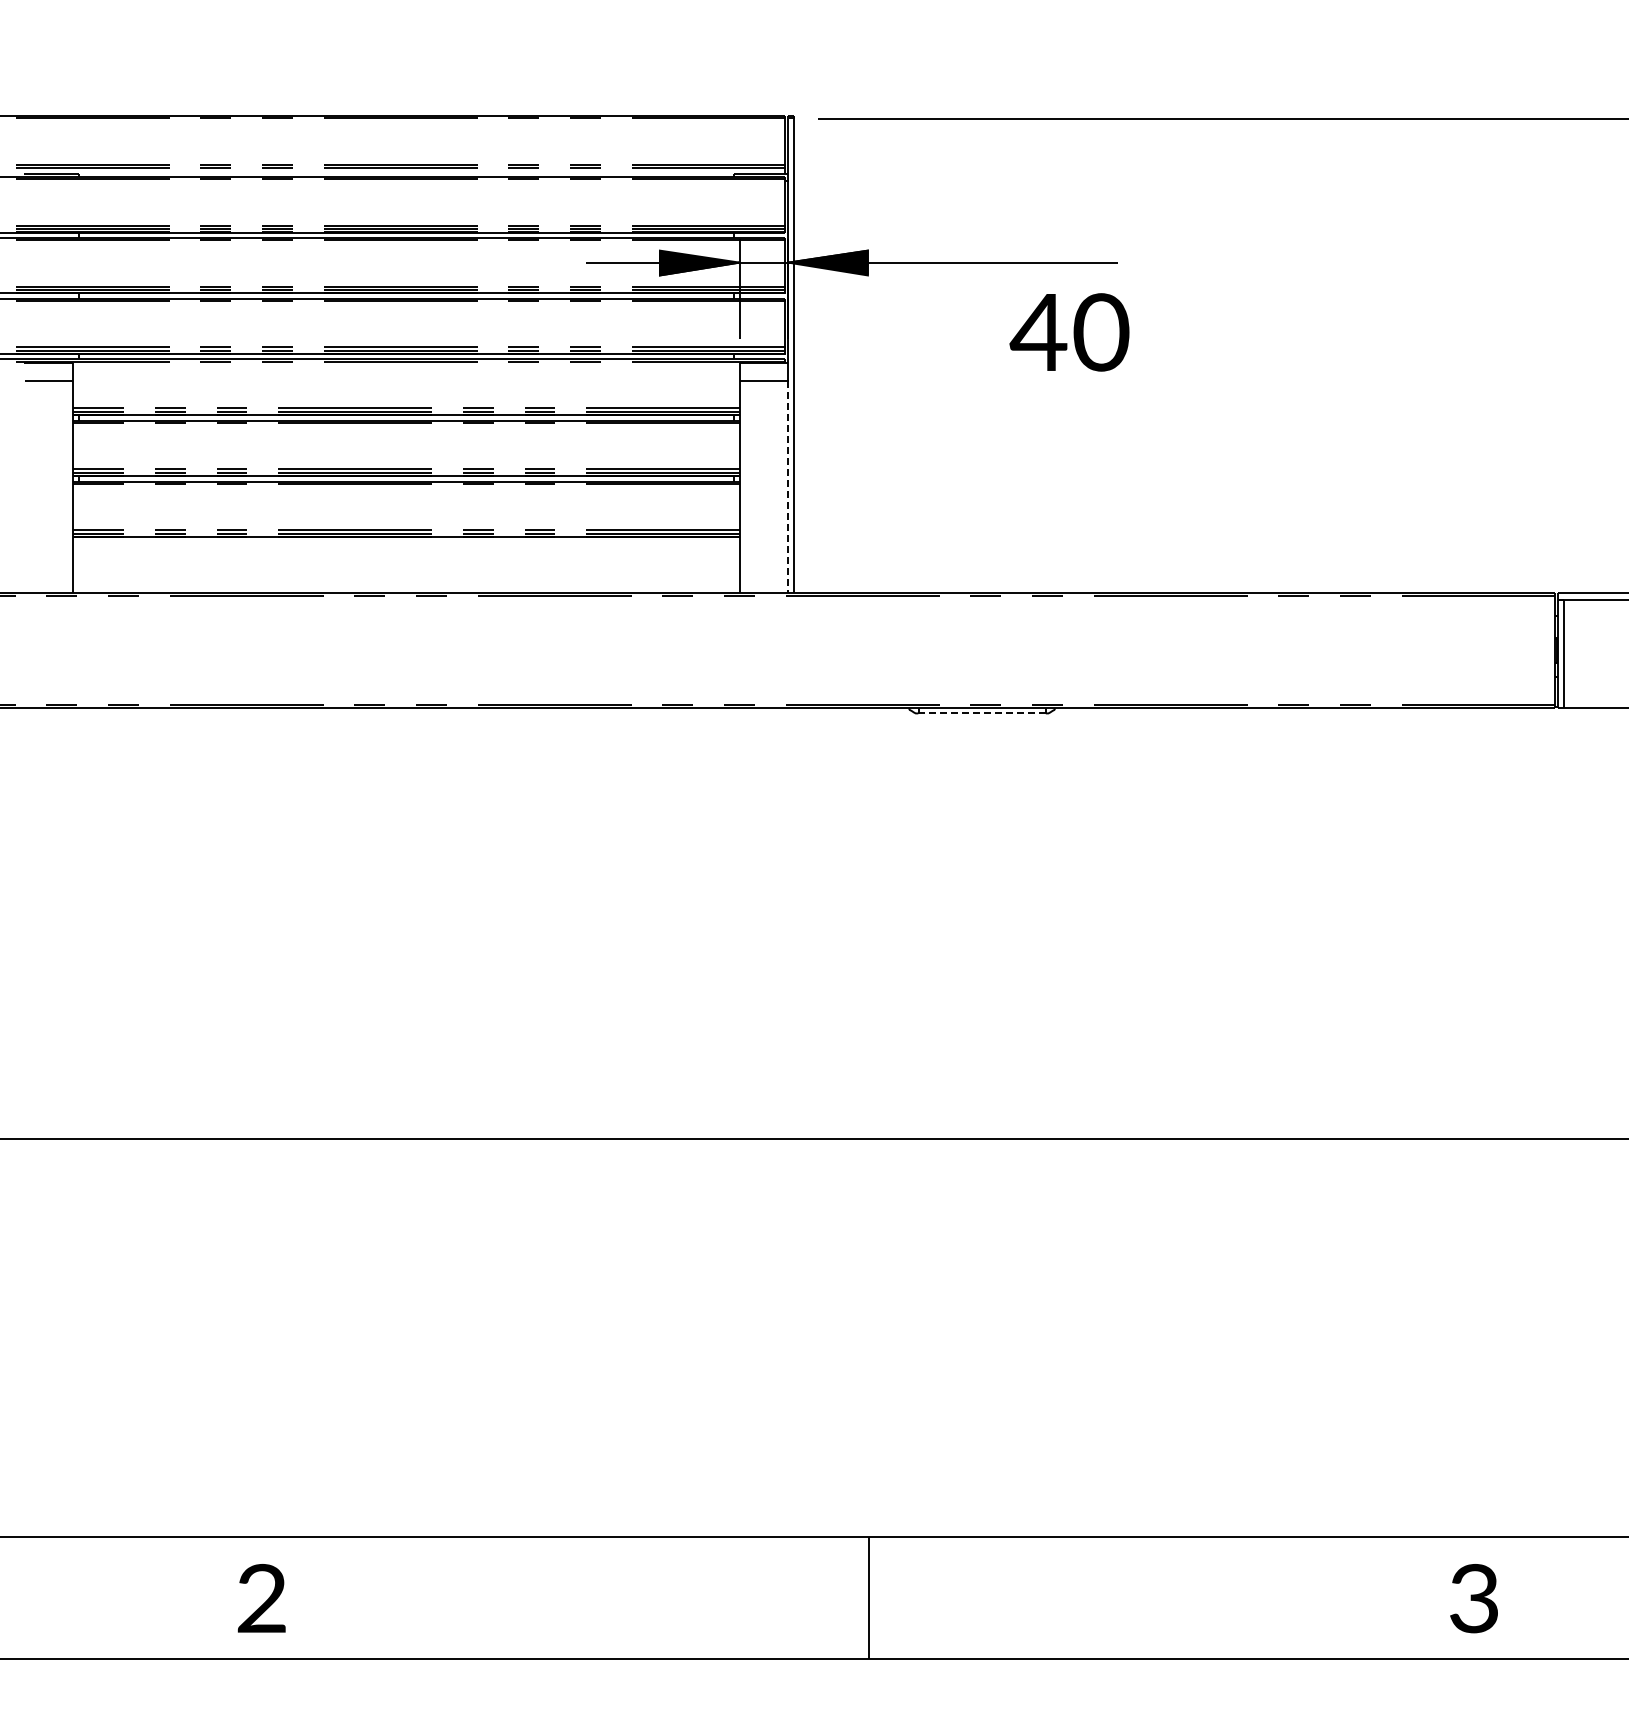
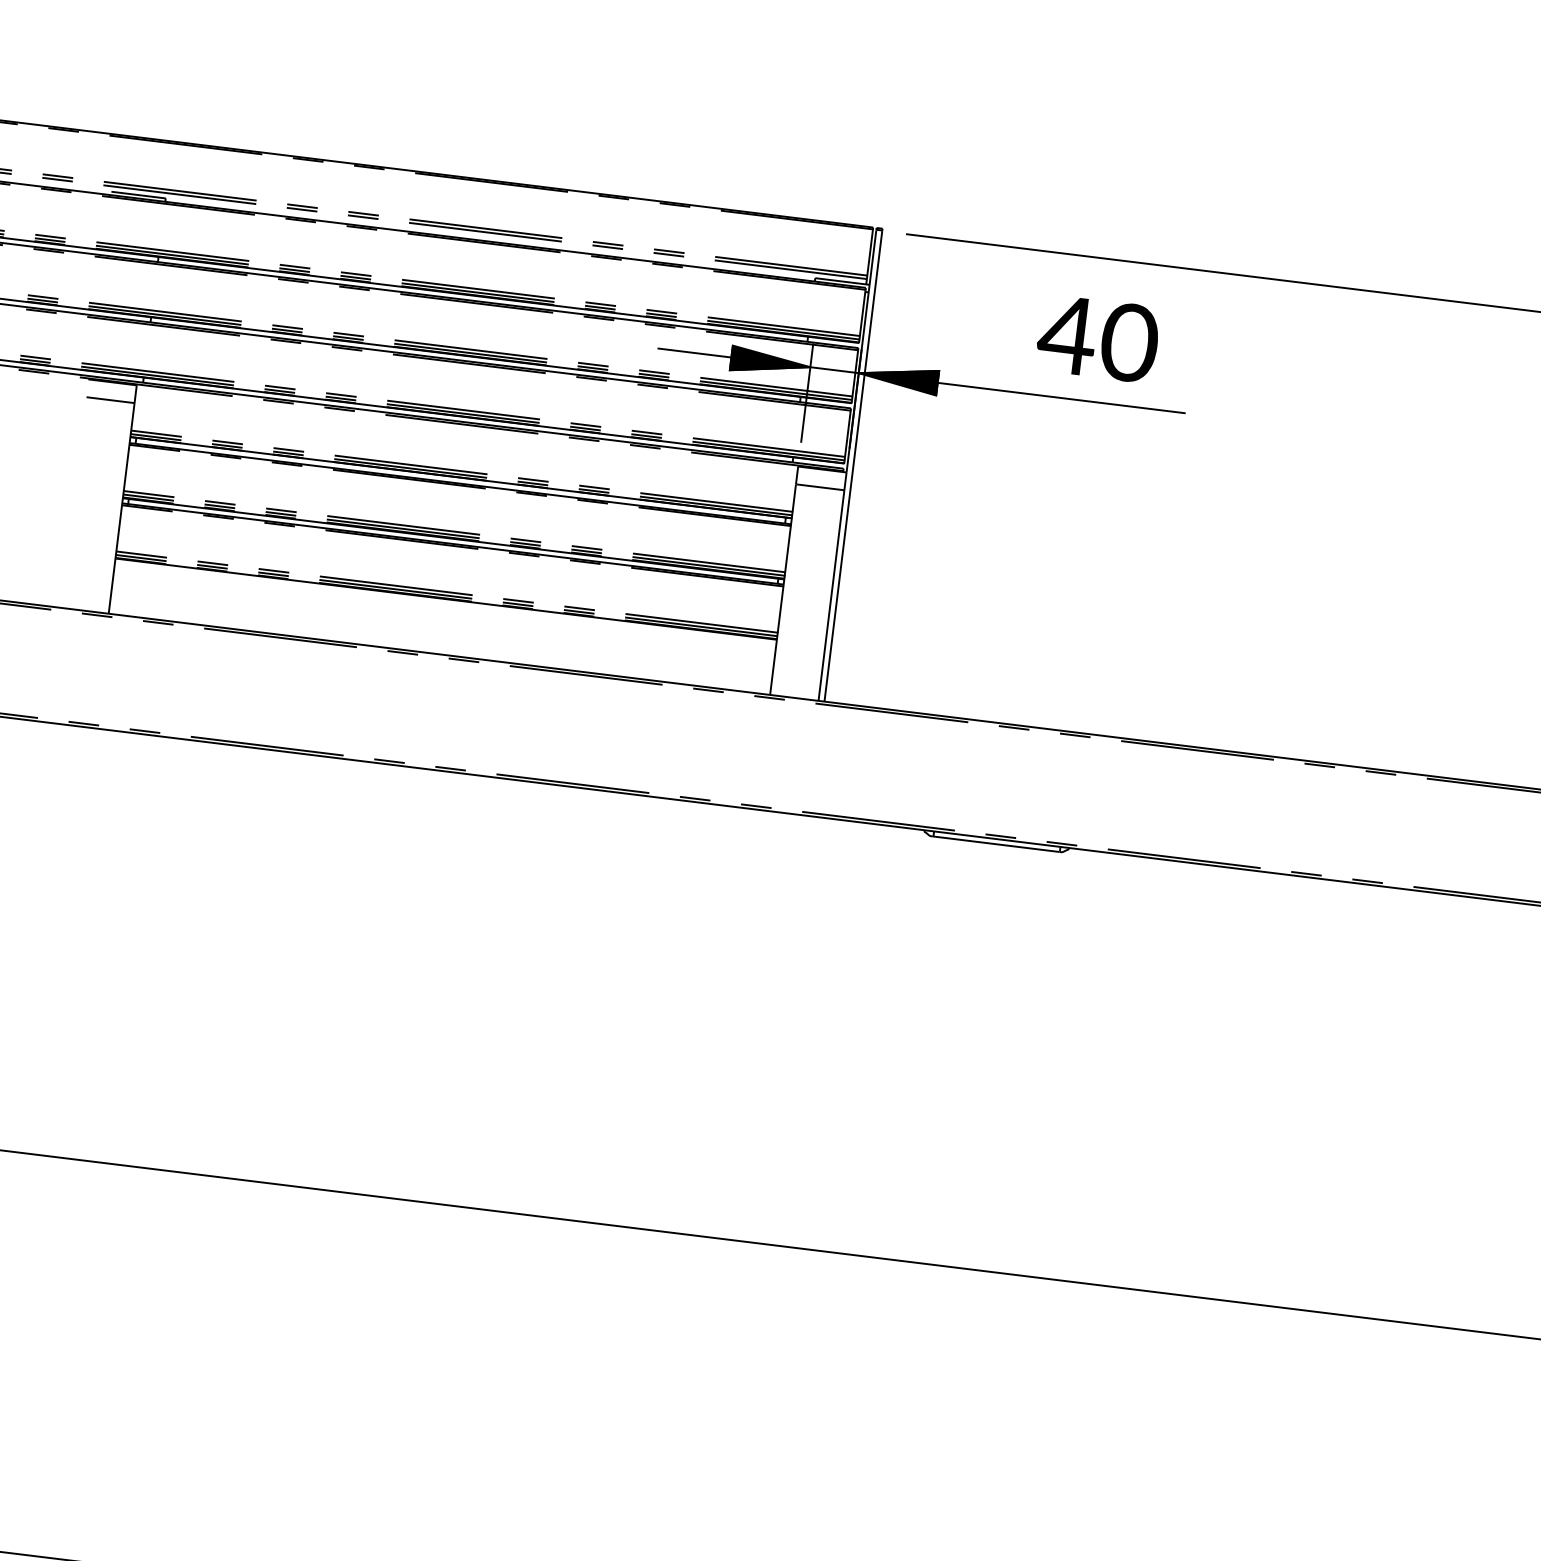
text: (1069, 332) -> (1097, 338), moved
line: (788, 487) -> (831, 596), dashed -> solid
line: (982, 713) -> (996, 844), dashed -> solid

